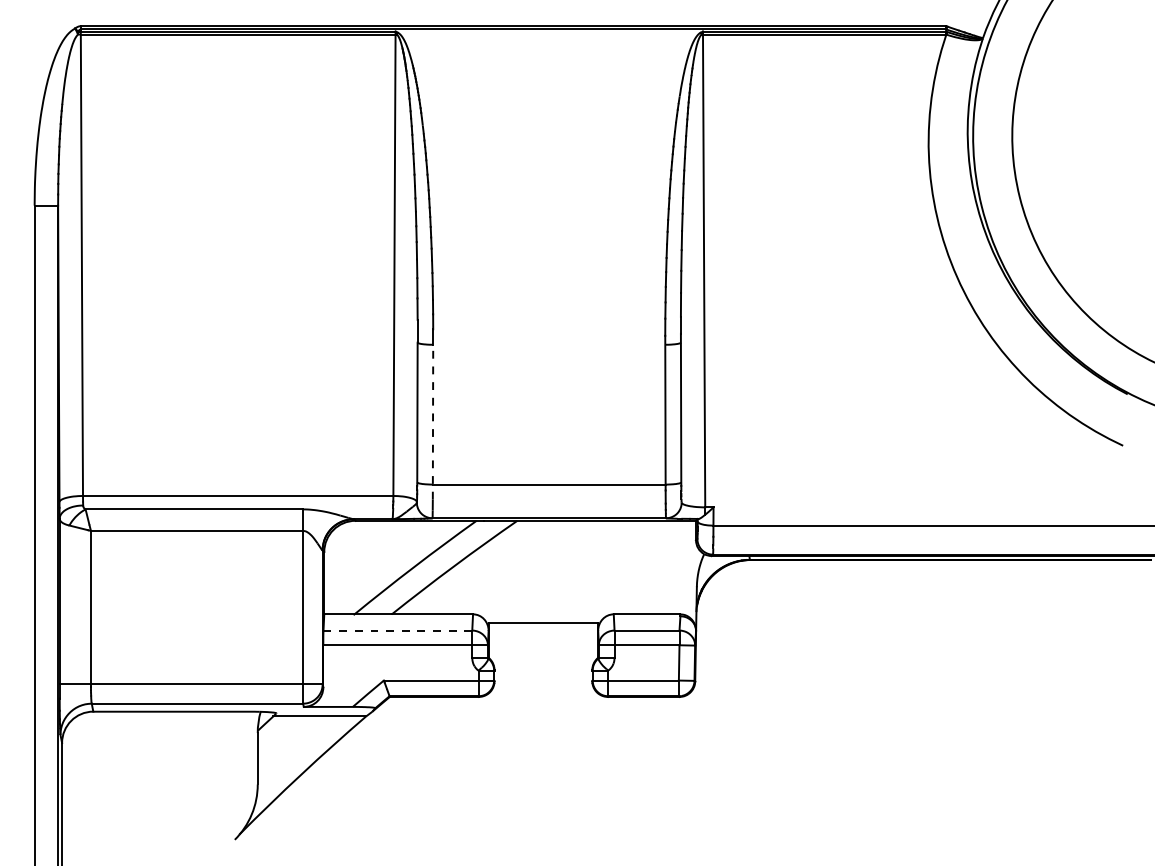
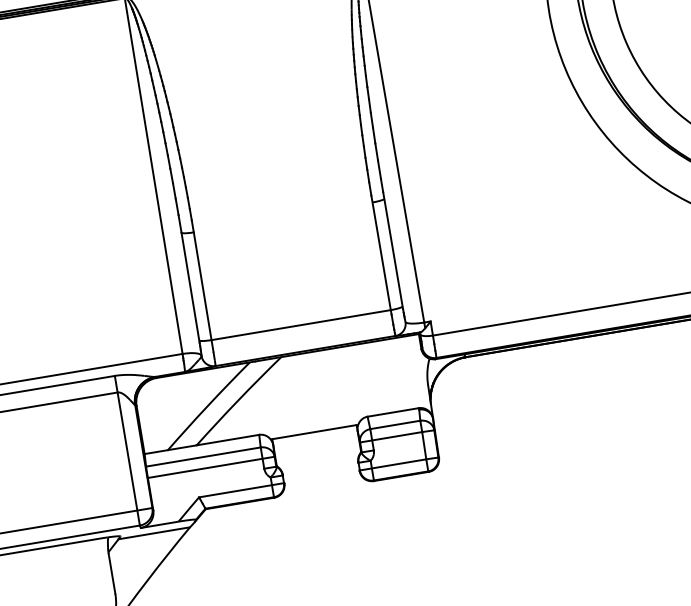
line: (433, 421) -> (203, 291), dashed -> solid
line: (397, 630) -> (203, 457), dashed -> solid

